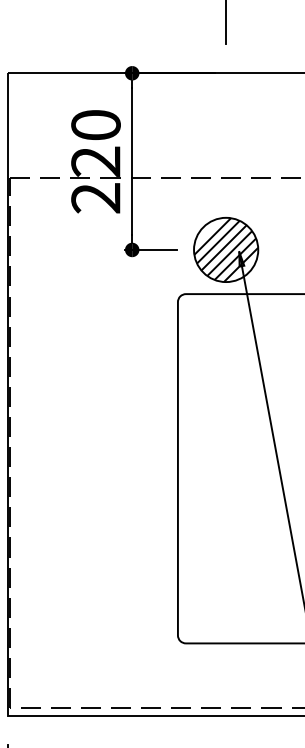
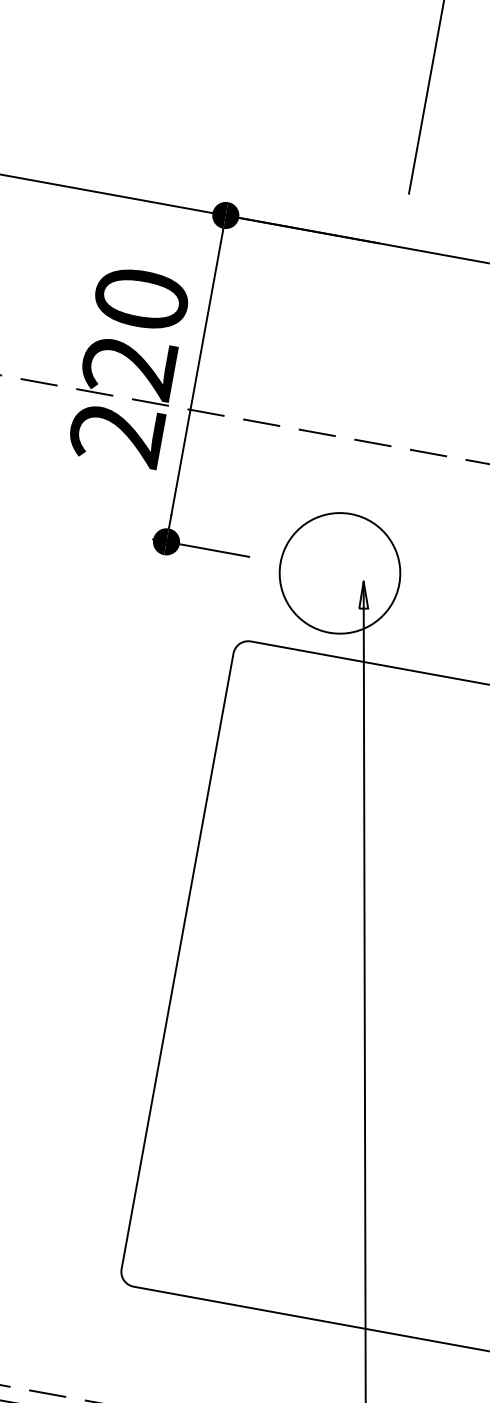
hatch: (226, 250) -> (340, 574), removed

